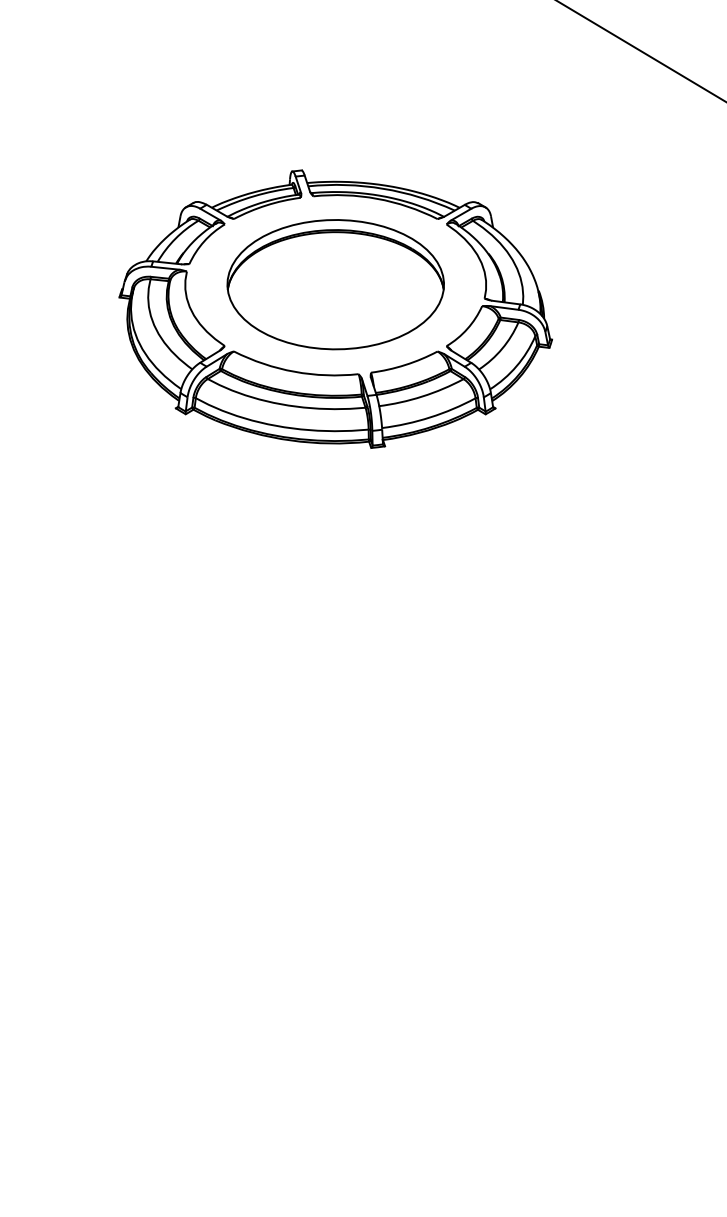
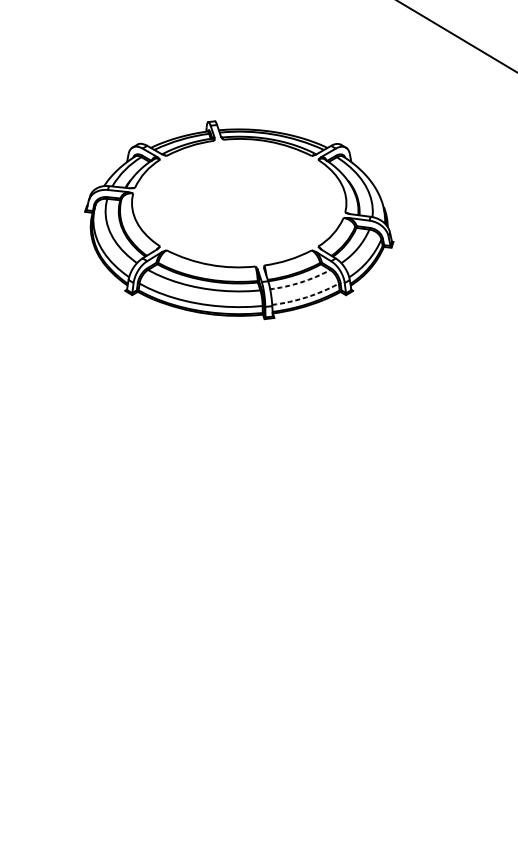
part: (335, 284) -> (239, 202), removed
arc: (422, 396) -> (301, 282), solid -> dashed
arc: (430, 417) -> (306, 297), solid -> dashed

